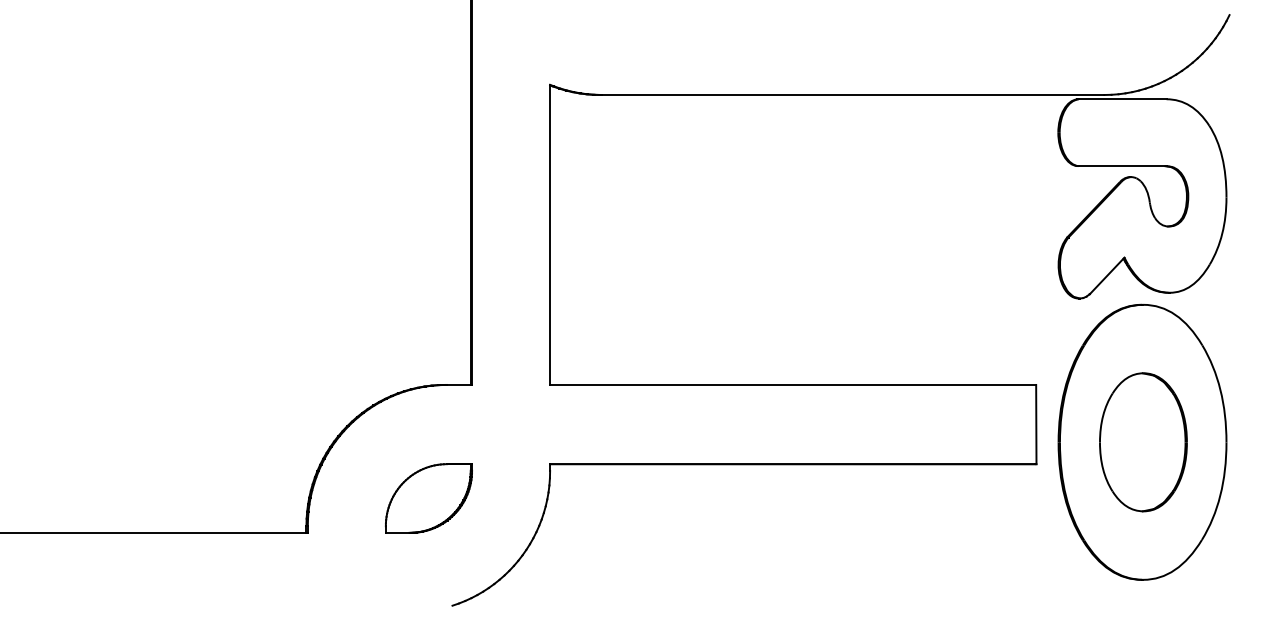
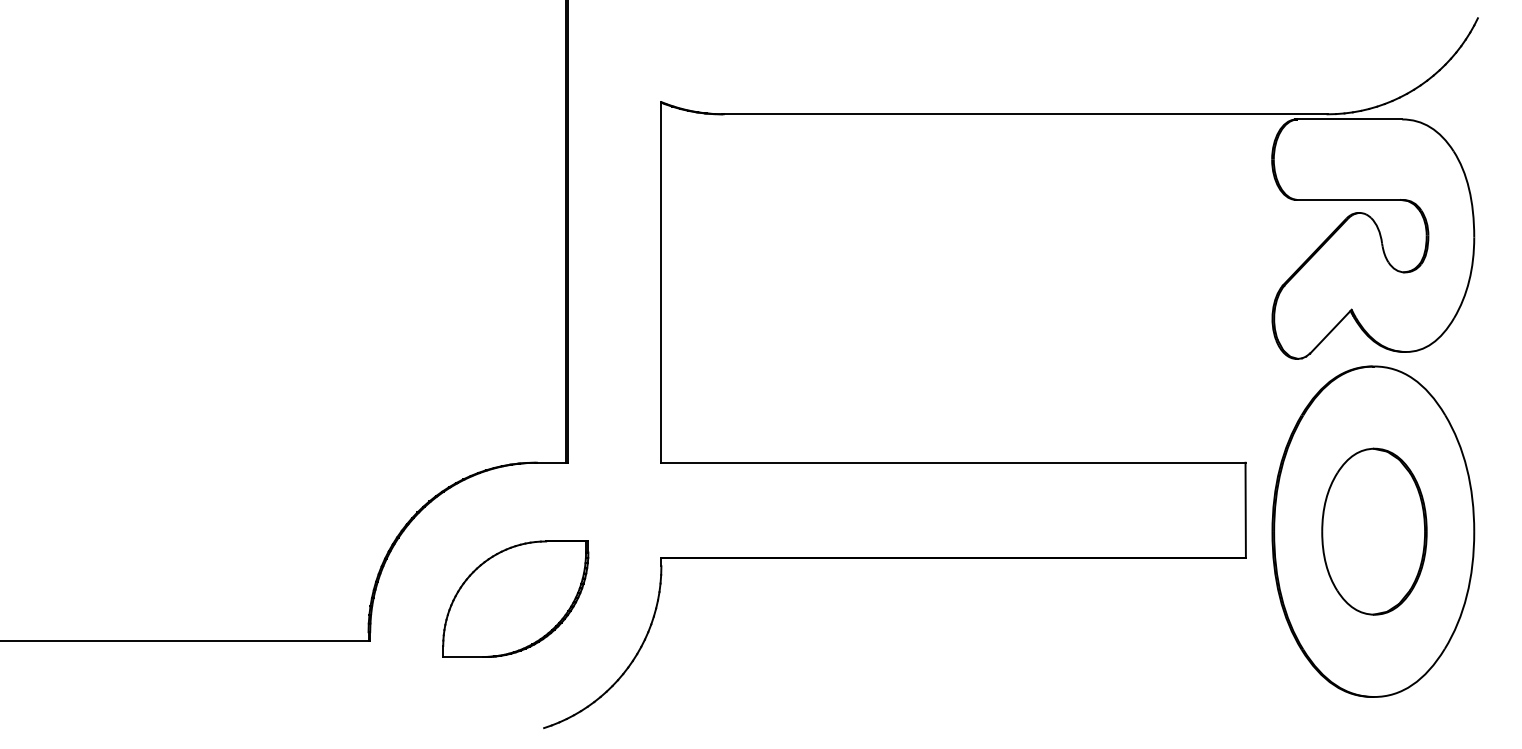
part: (428, 498) -> (515, 599), size x1.4

